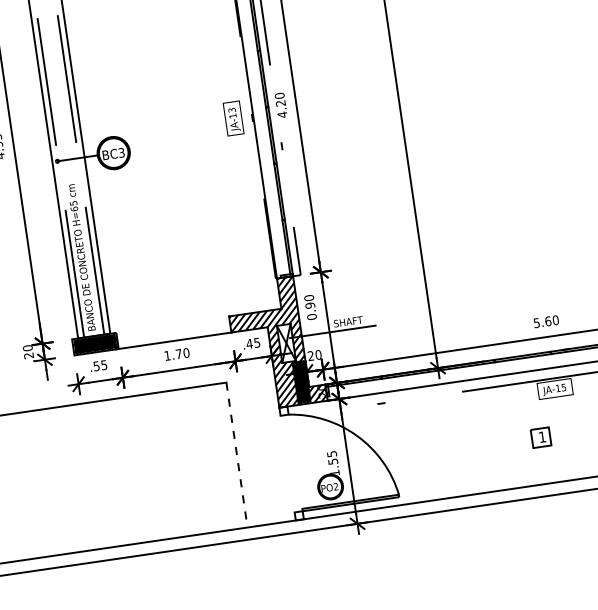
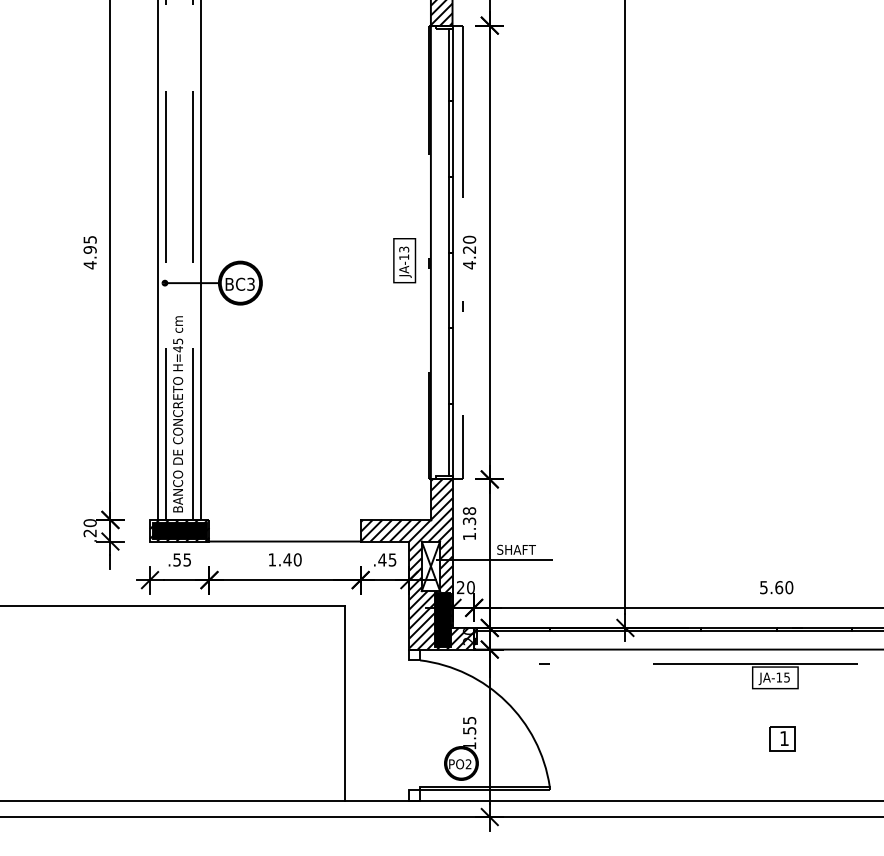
text: (74, 209) -> (178, 349), H=65 -> H=45
text: (310, 307) -> (469, 523), 0.90 -> 1.38
text: (178, 353) -> (287, 559), 1.70 -> 1.40
part: (541, 437) -> (782, 738), moved
line: (237, 455) -> (344, 704), dashed -> solid

